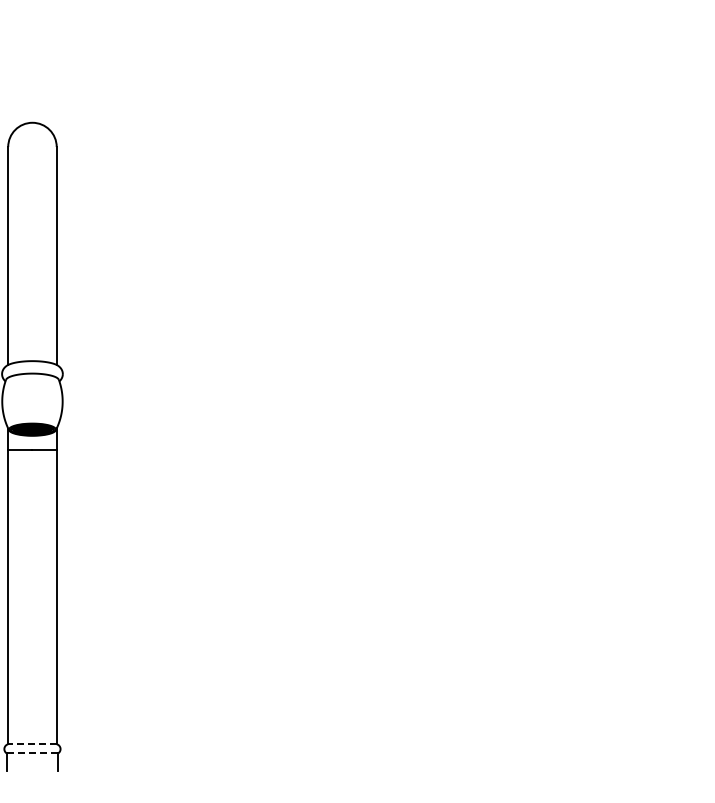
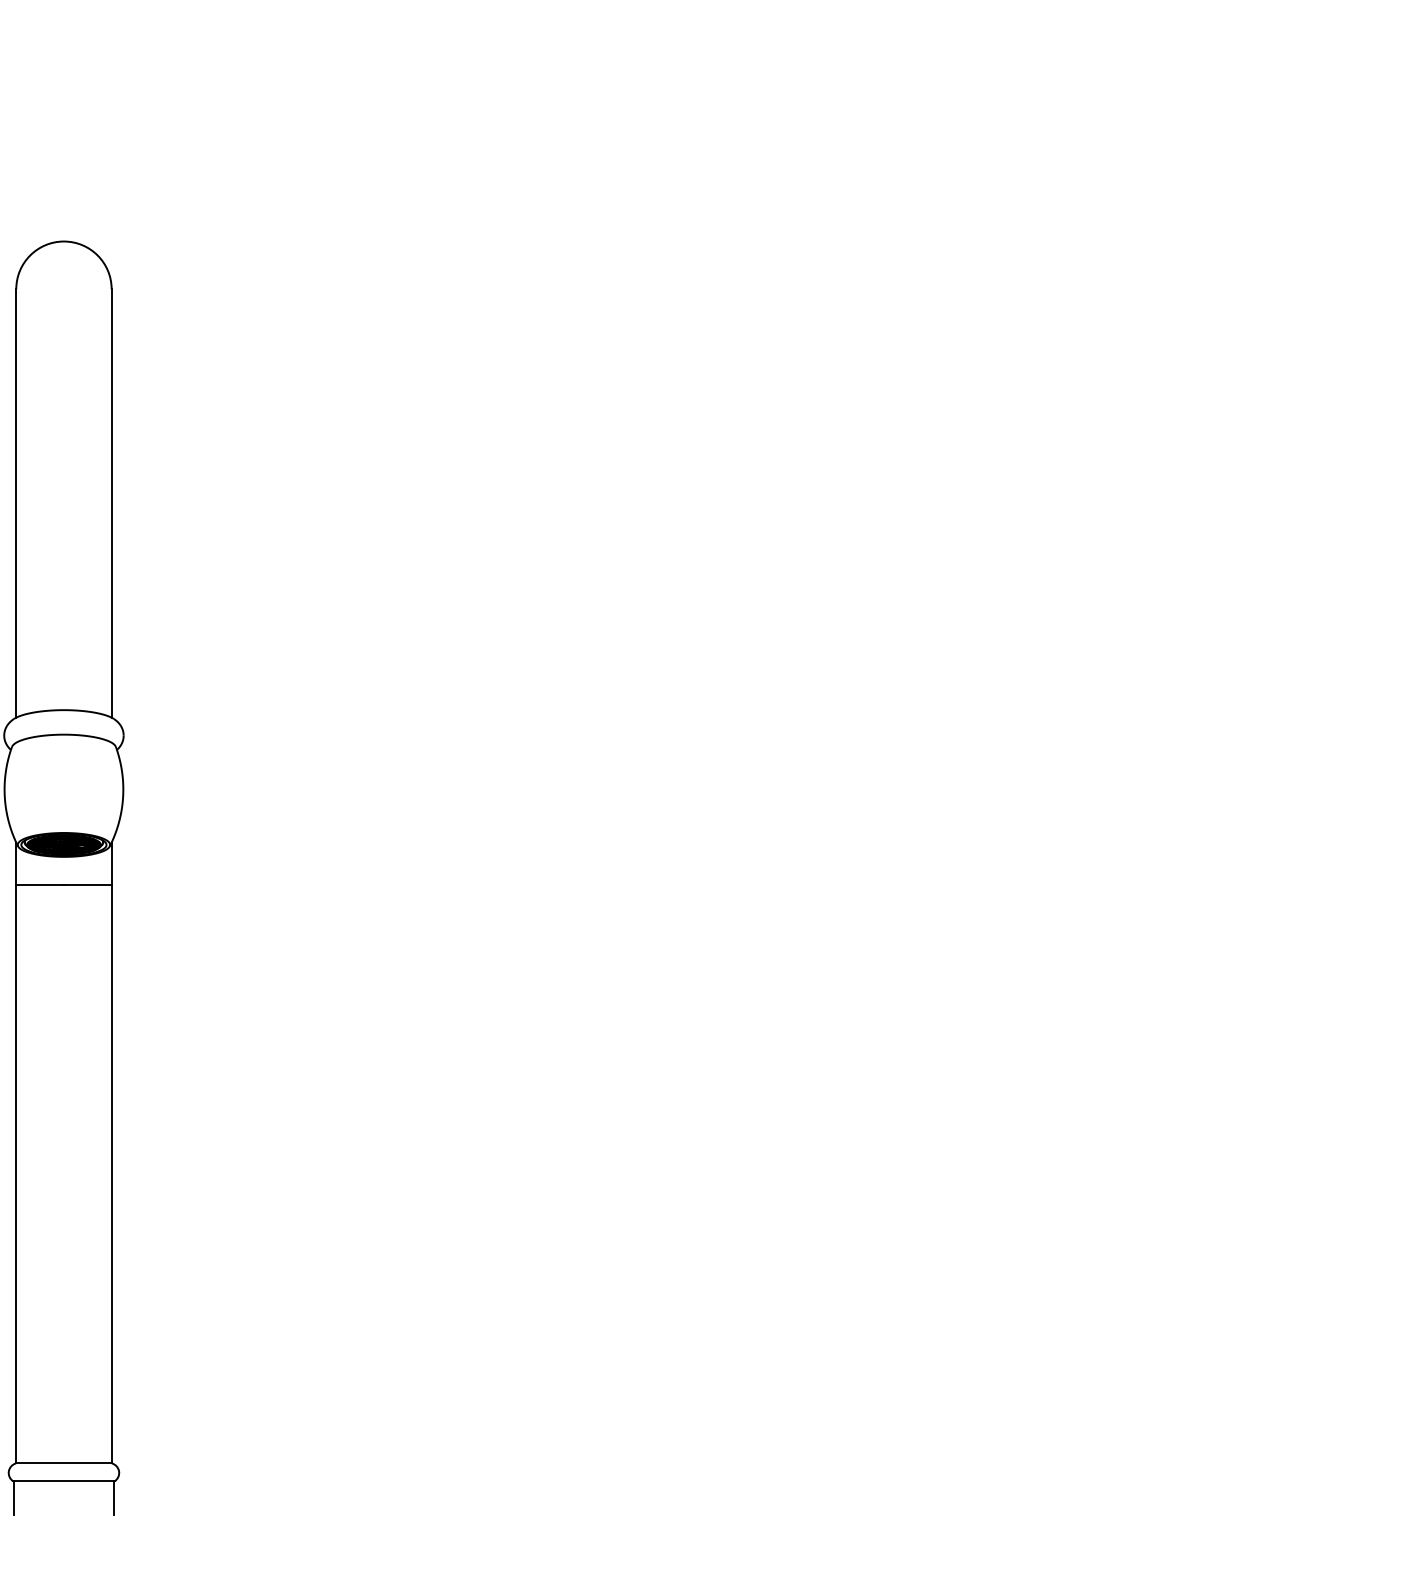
line: (31, 744) -> (62, 1463), dashed -> solid
line: (32, 753) -> (64, 1481), dashed -> solid

